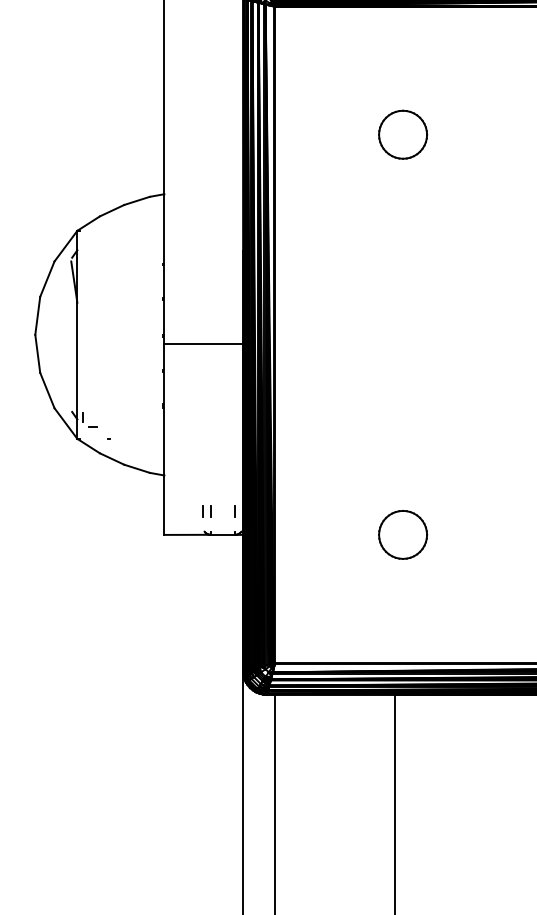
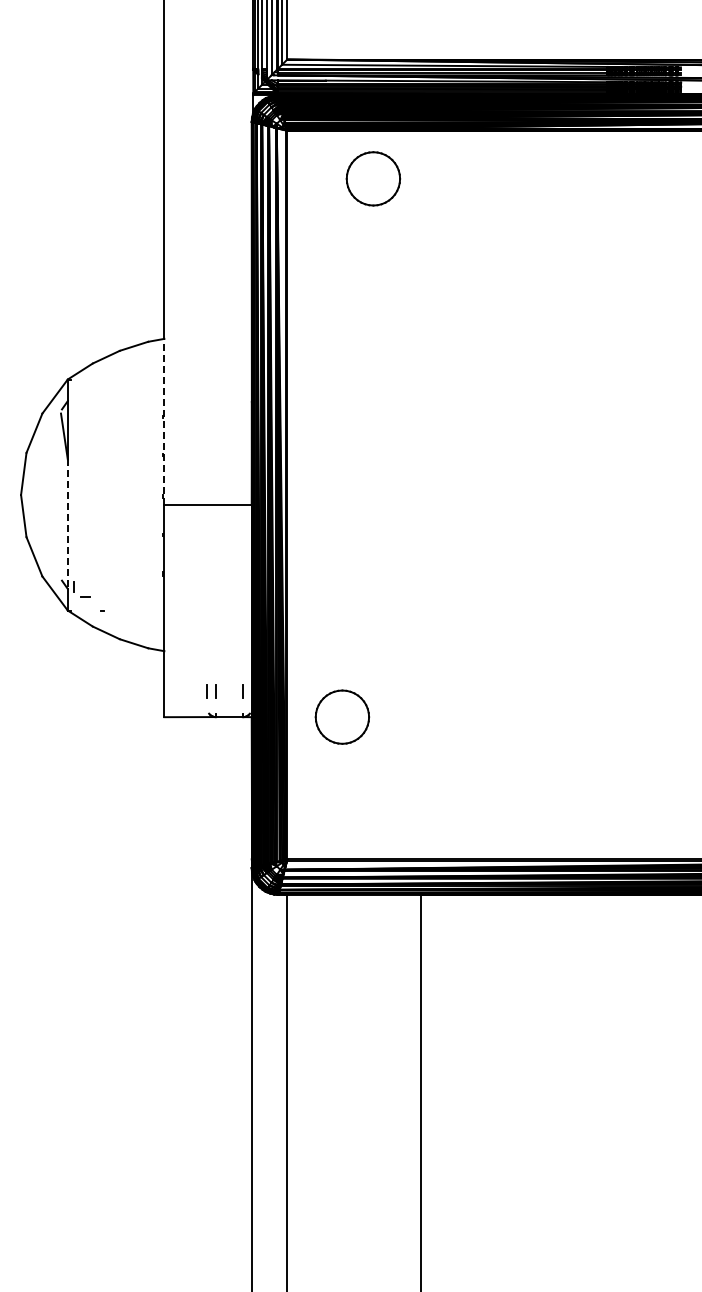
part: (403, 134) -> (373, 178), moved
line: (164, 268) -> (164, 421), solid -> dashed
line: (77, 361) -> (67, 524), solid -> dashed
part: (403, 534) -> (342, 716), moved

